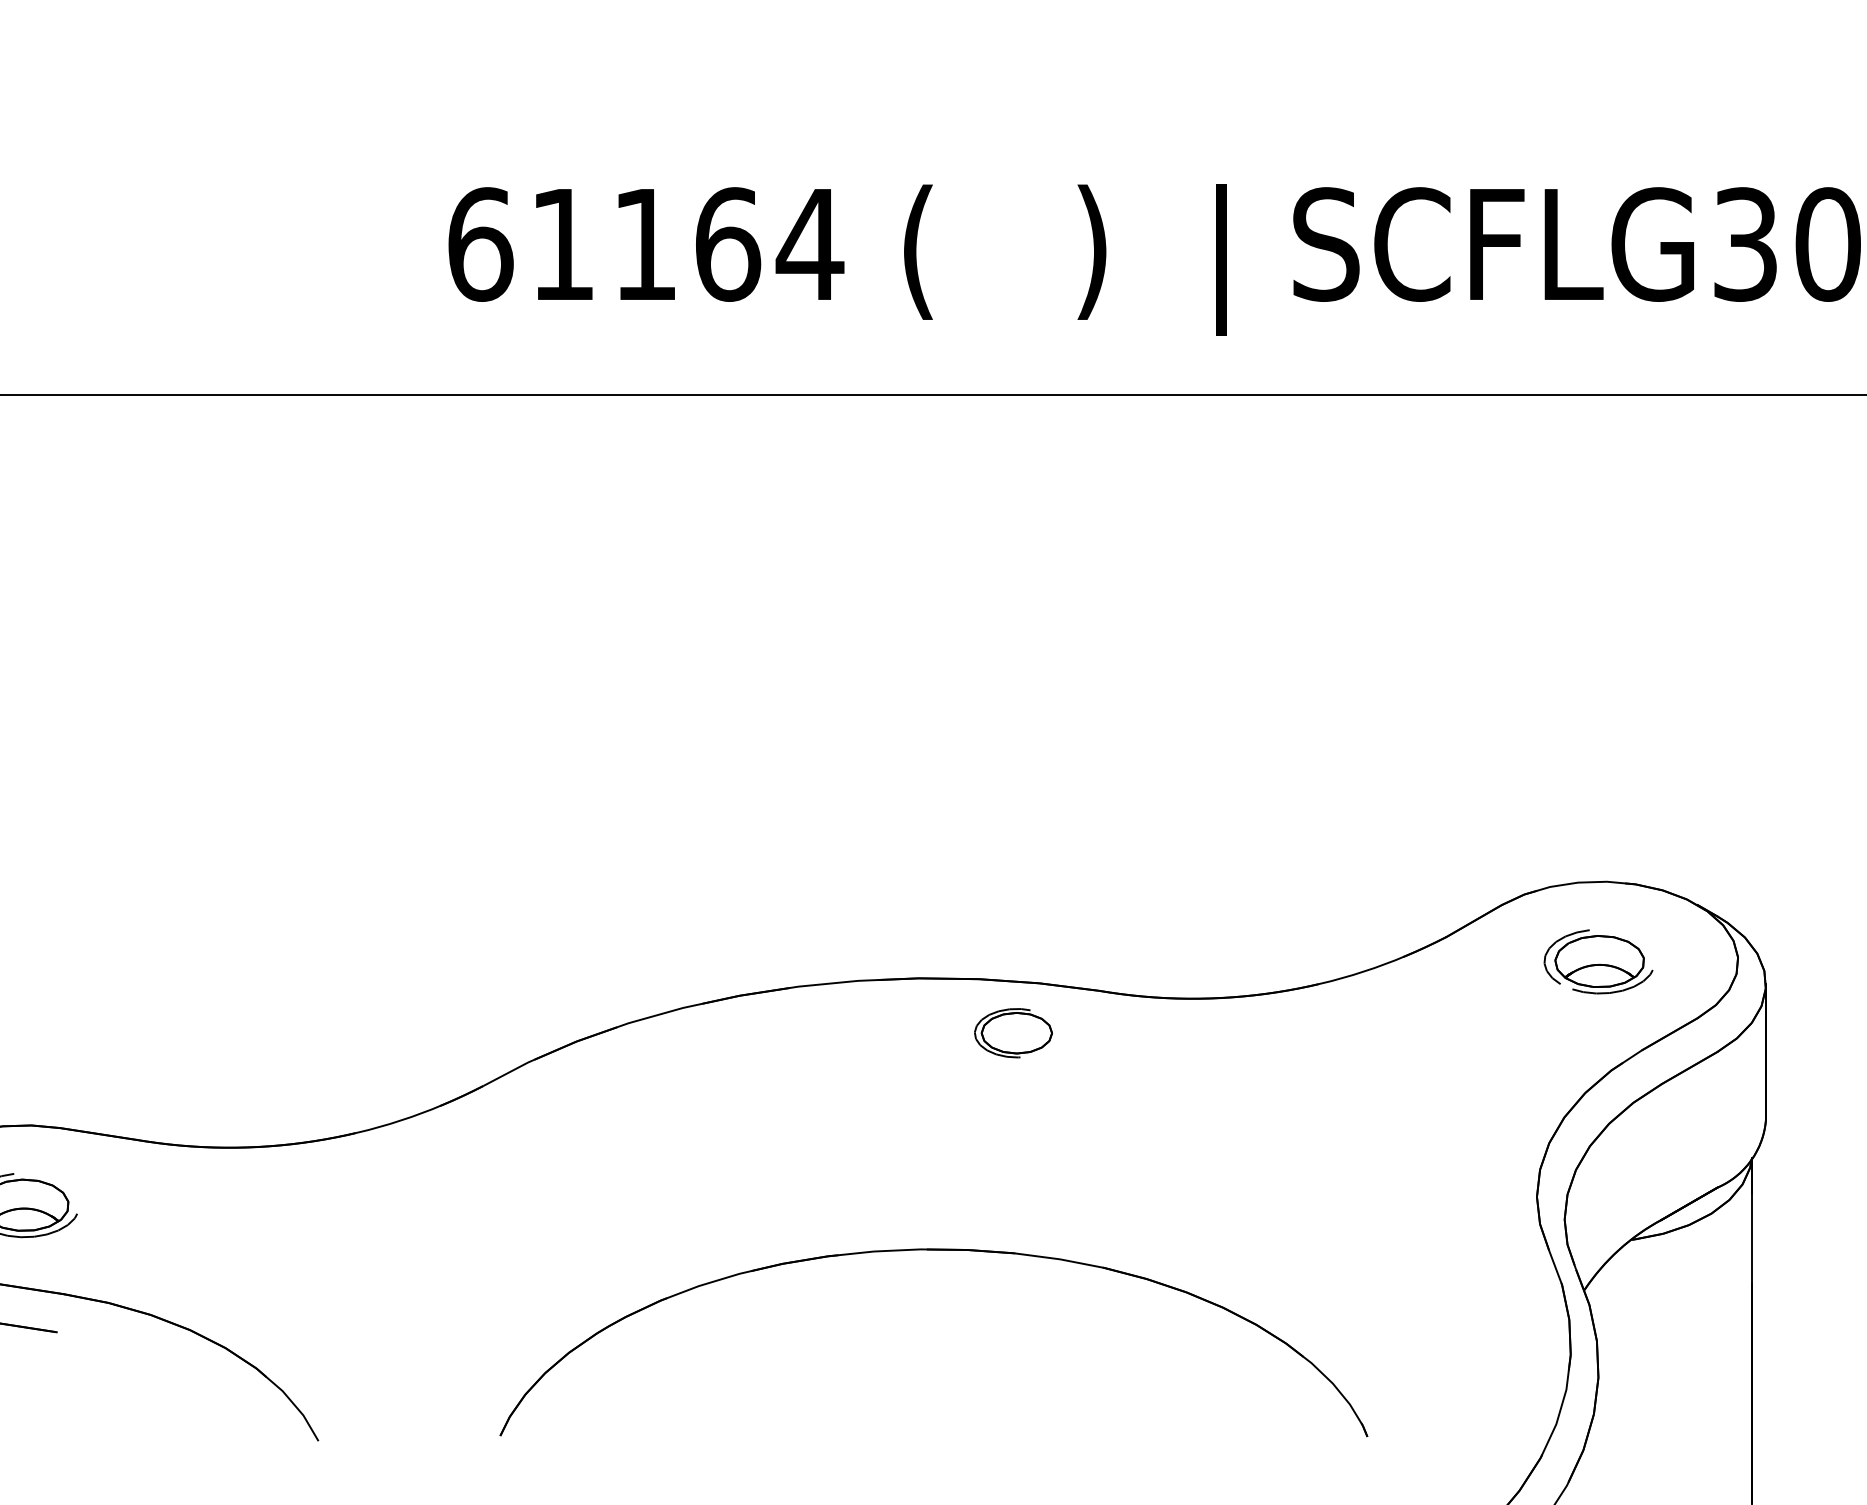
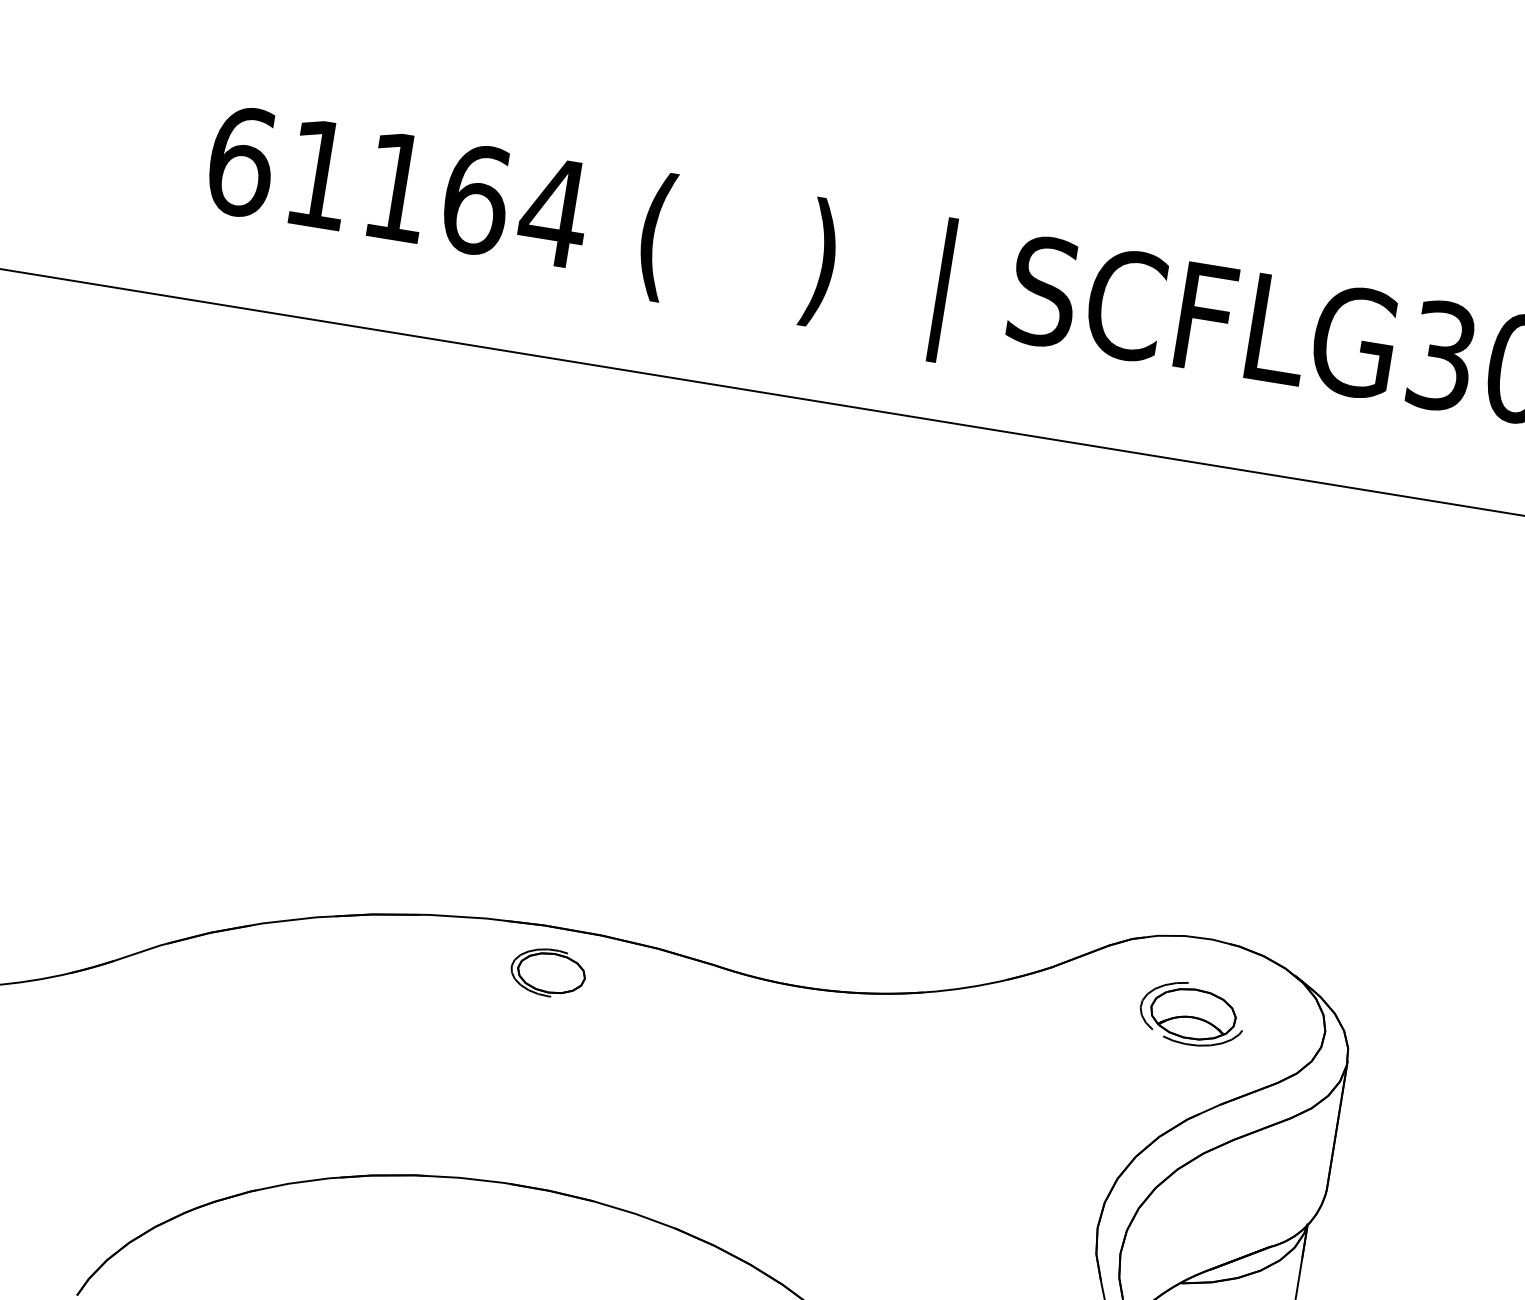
part: (1013, 1033) -> (548, 972), moved

